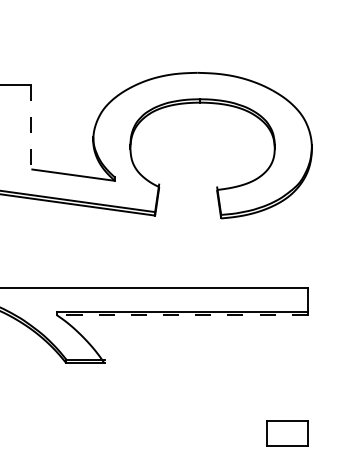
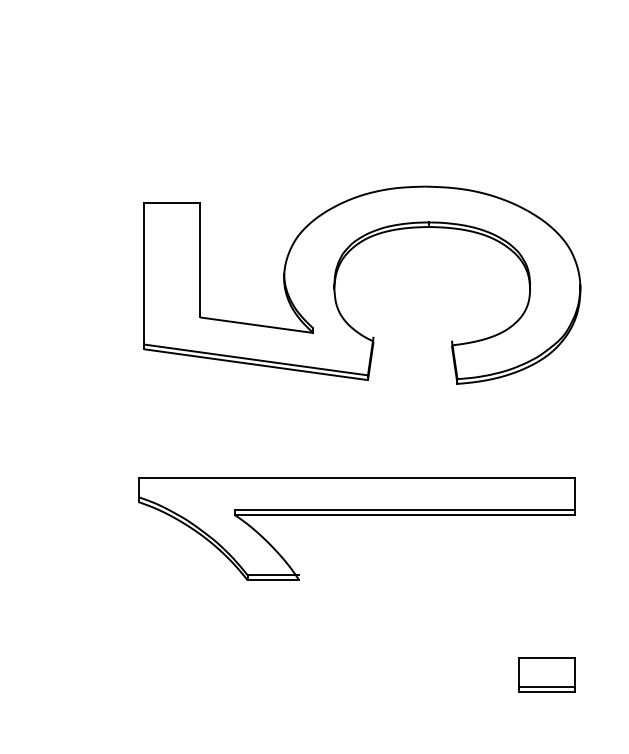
line: (31, 127) -> (200, 260), dashed -> solid
line: (182, 315) -> (404, 515), dashed -> solid
line: (286, 442) -> (546, 687), added

